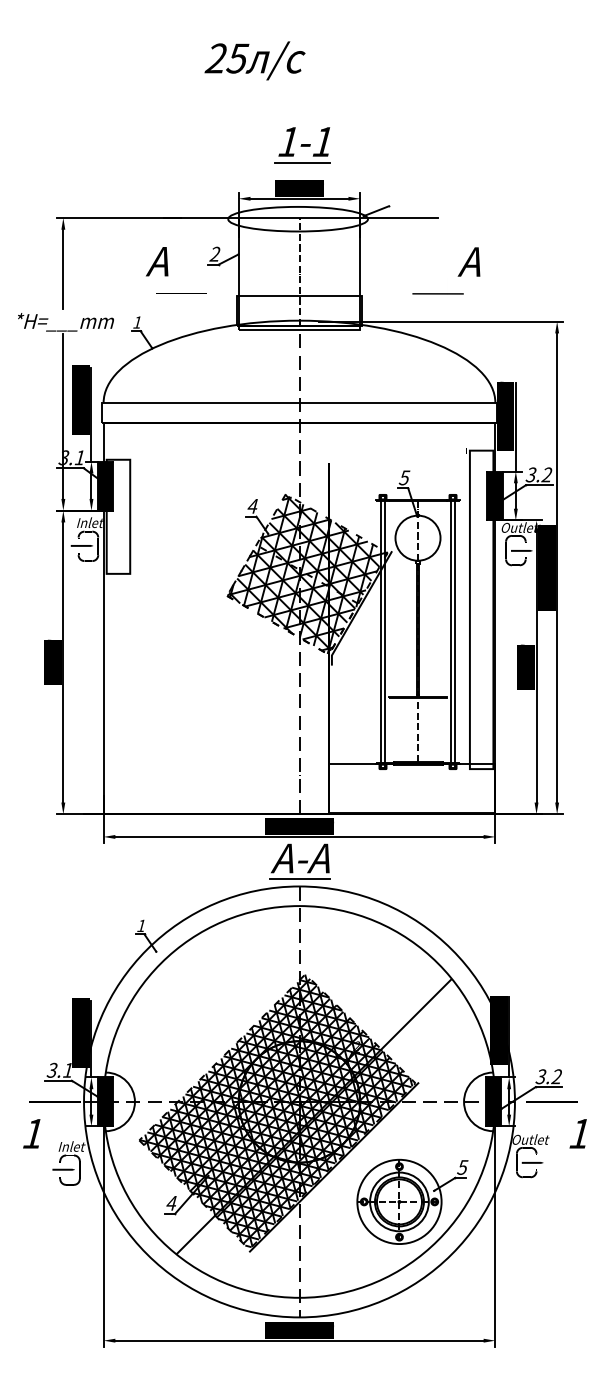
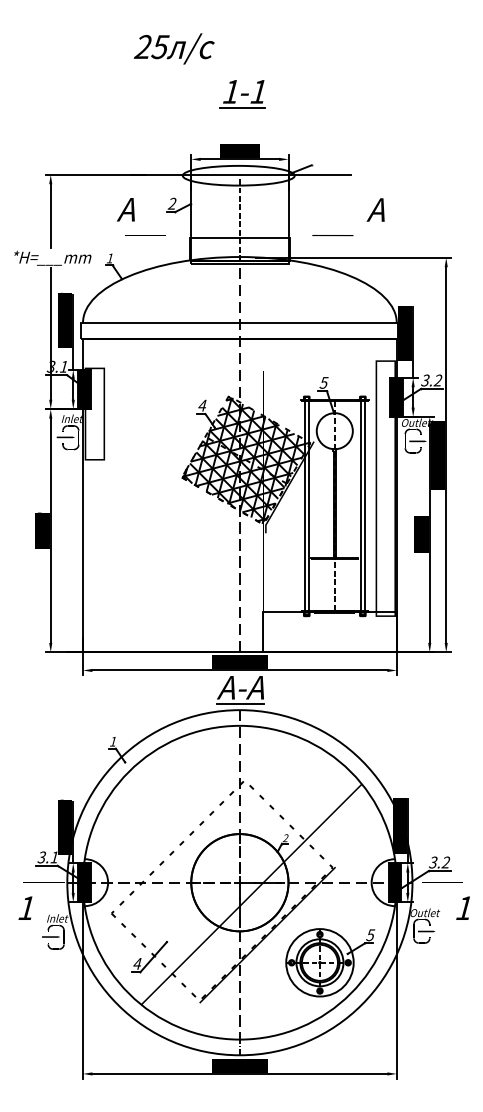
text: (255, 60) -> (174, 48), moved
part: (302, 145) -> (242, 94), moved
line: (437, 293) -> (332, 235), moved
hatch: (275, 1110) -> (220, 889), removed

